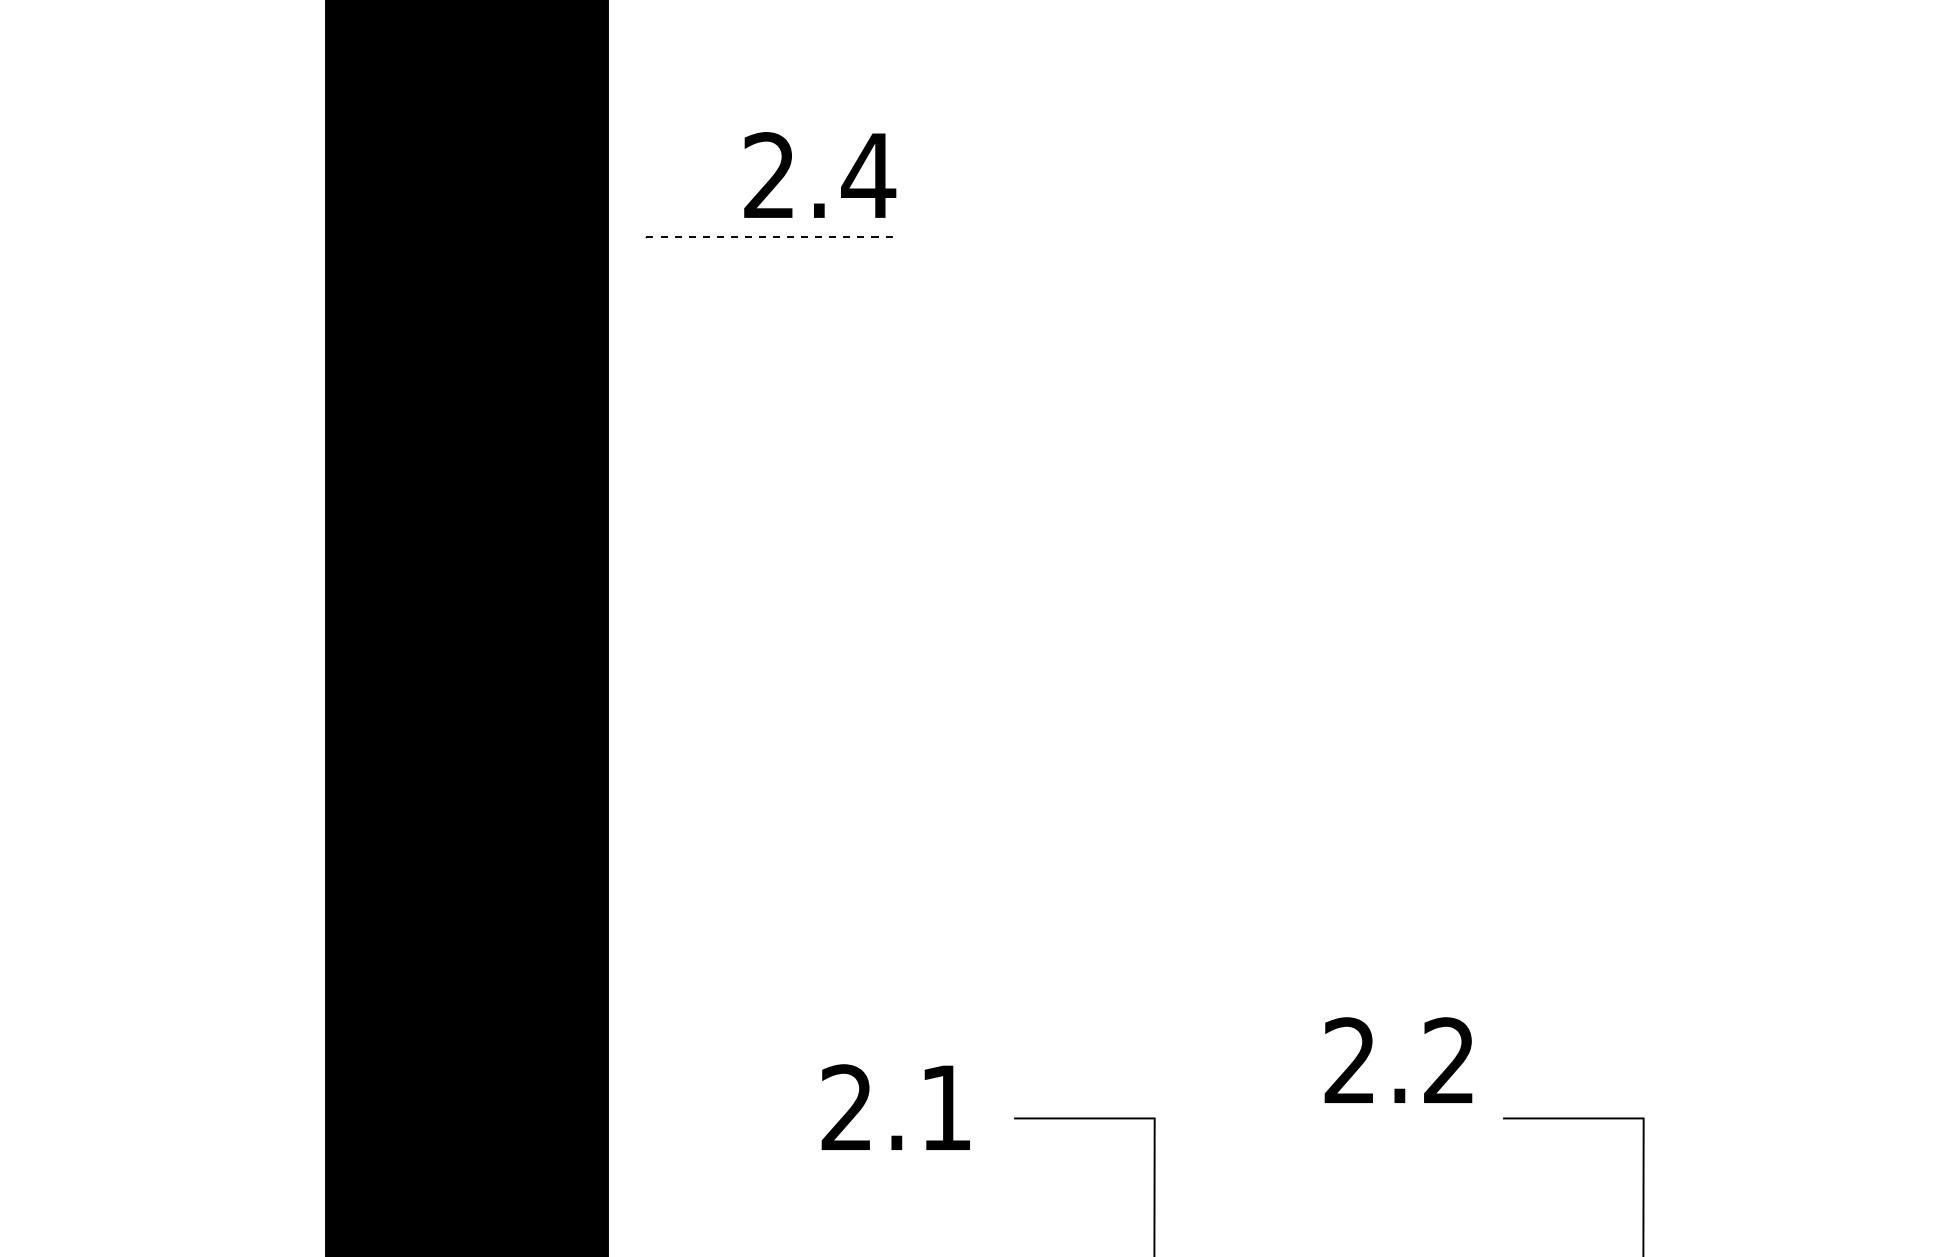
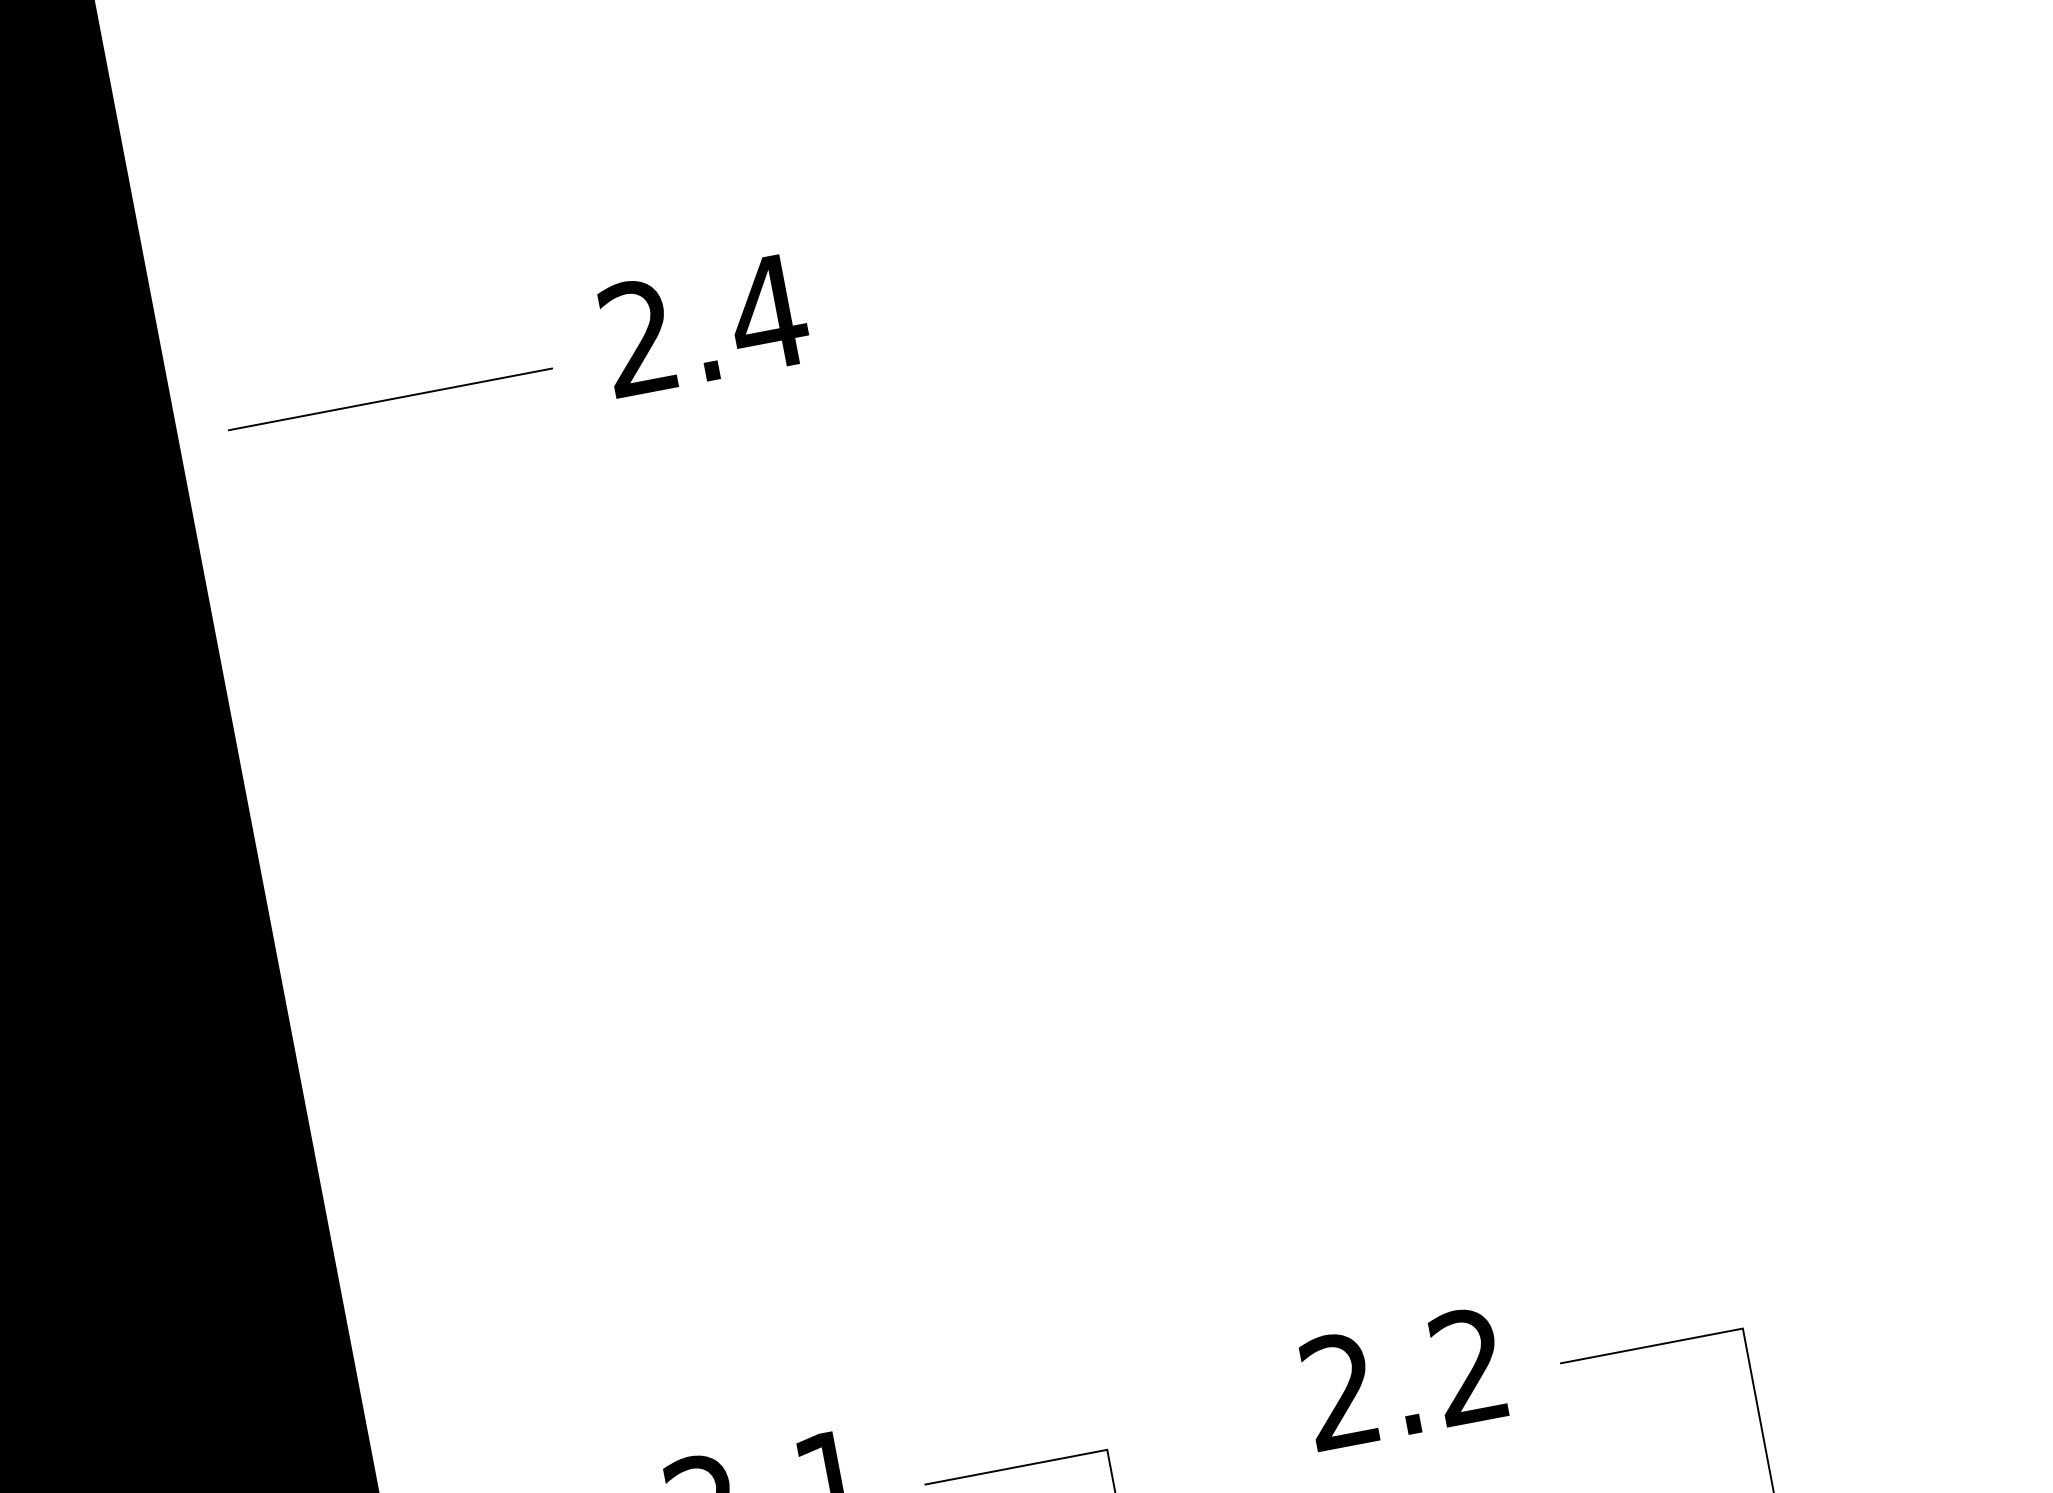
text: (820, 174) -> (704, 323), moved
line: (771, 237) -> (390, 399), dashed -> solid
text: (1398, 1059) -> (1403, 1377), moved

